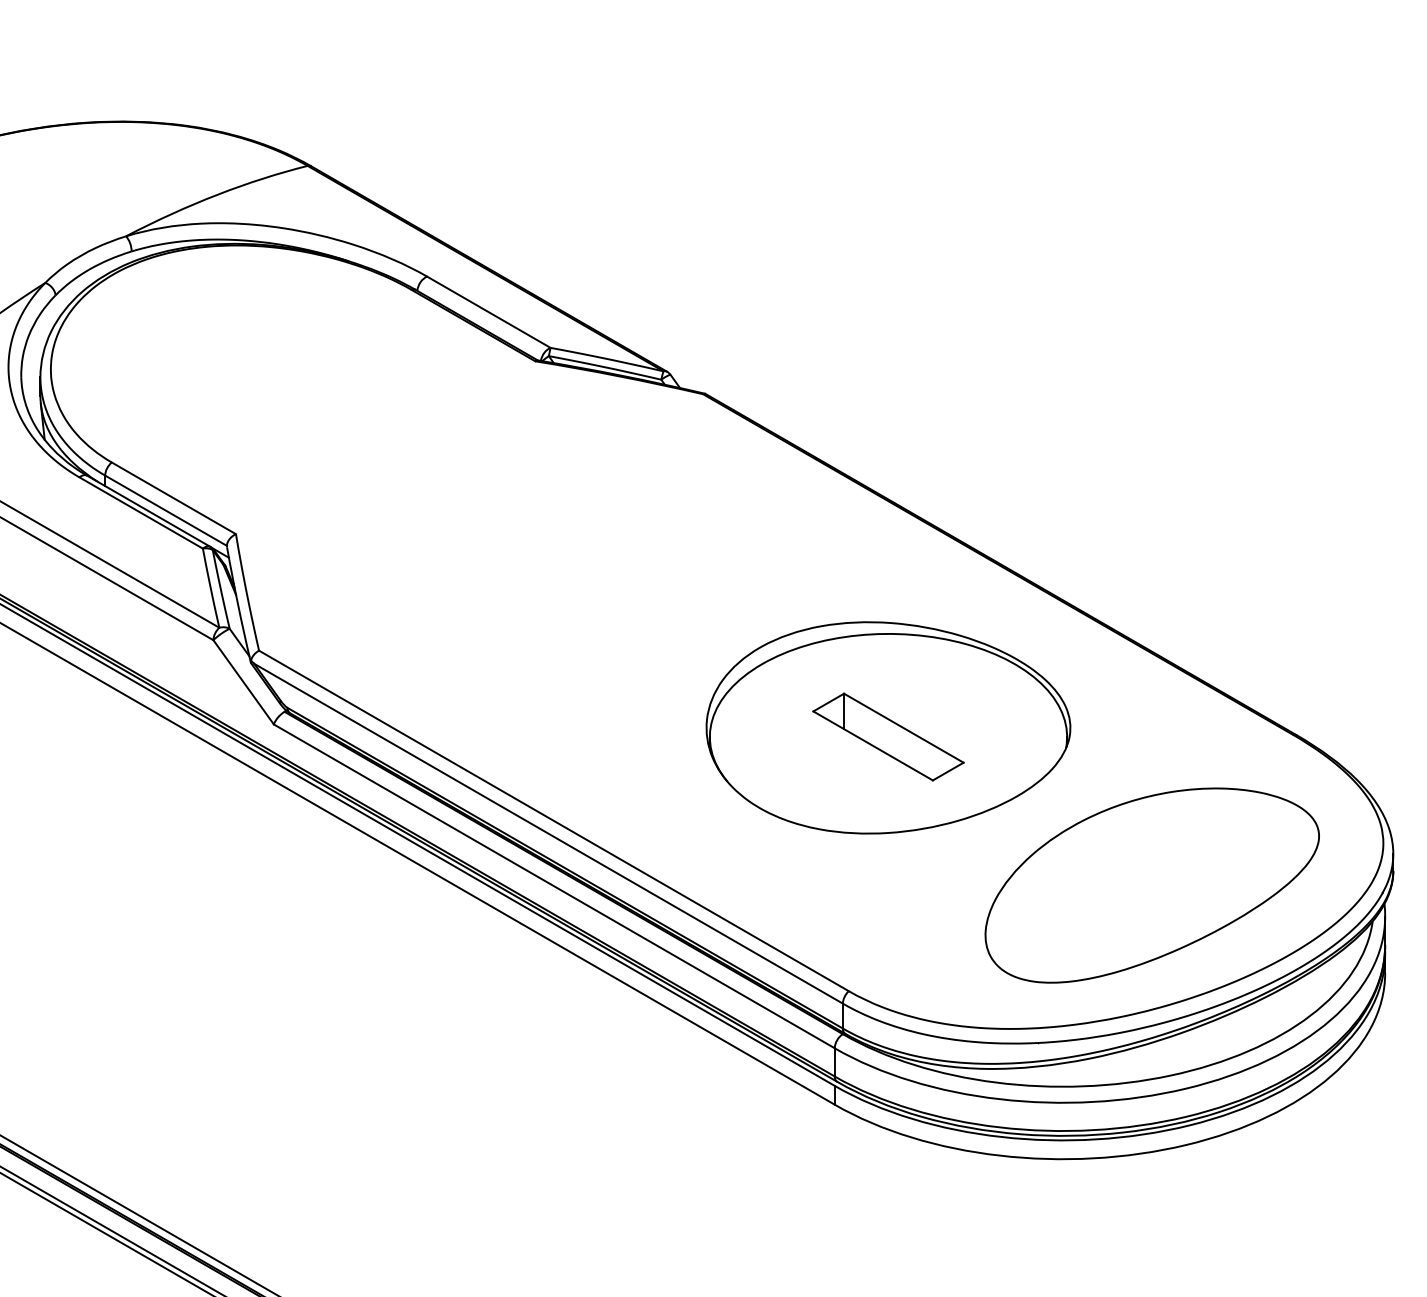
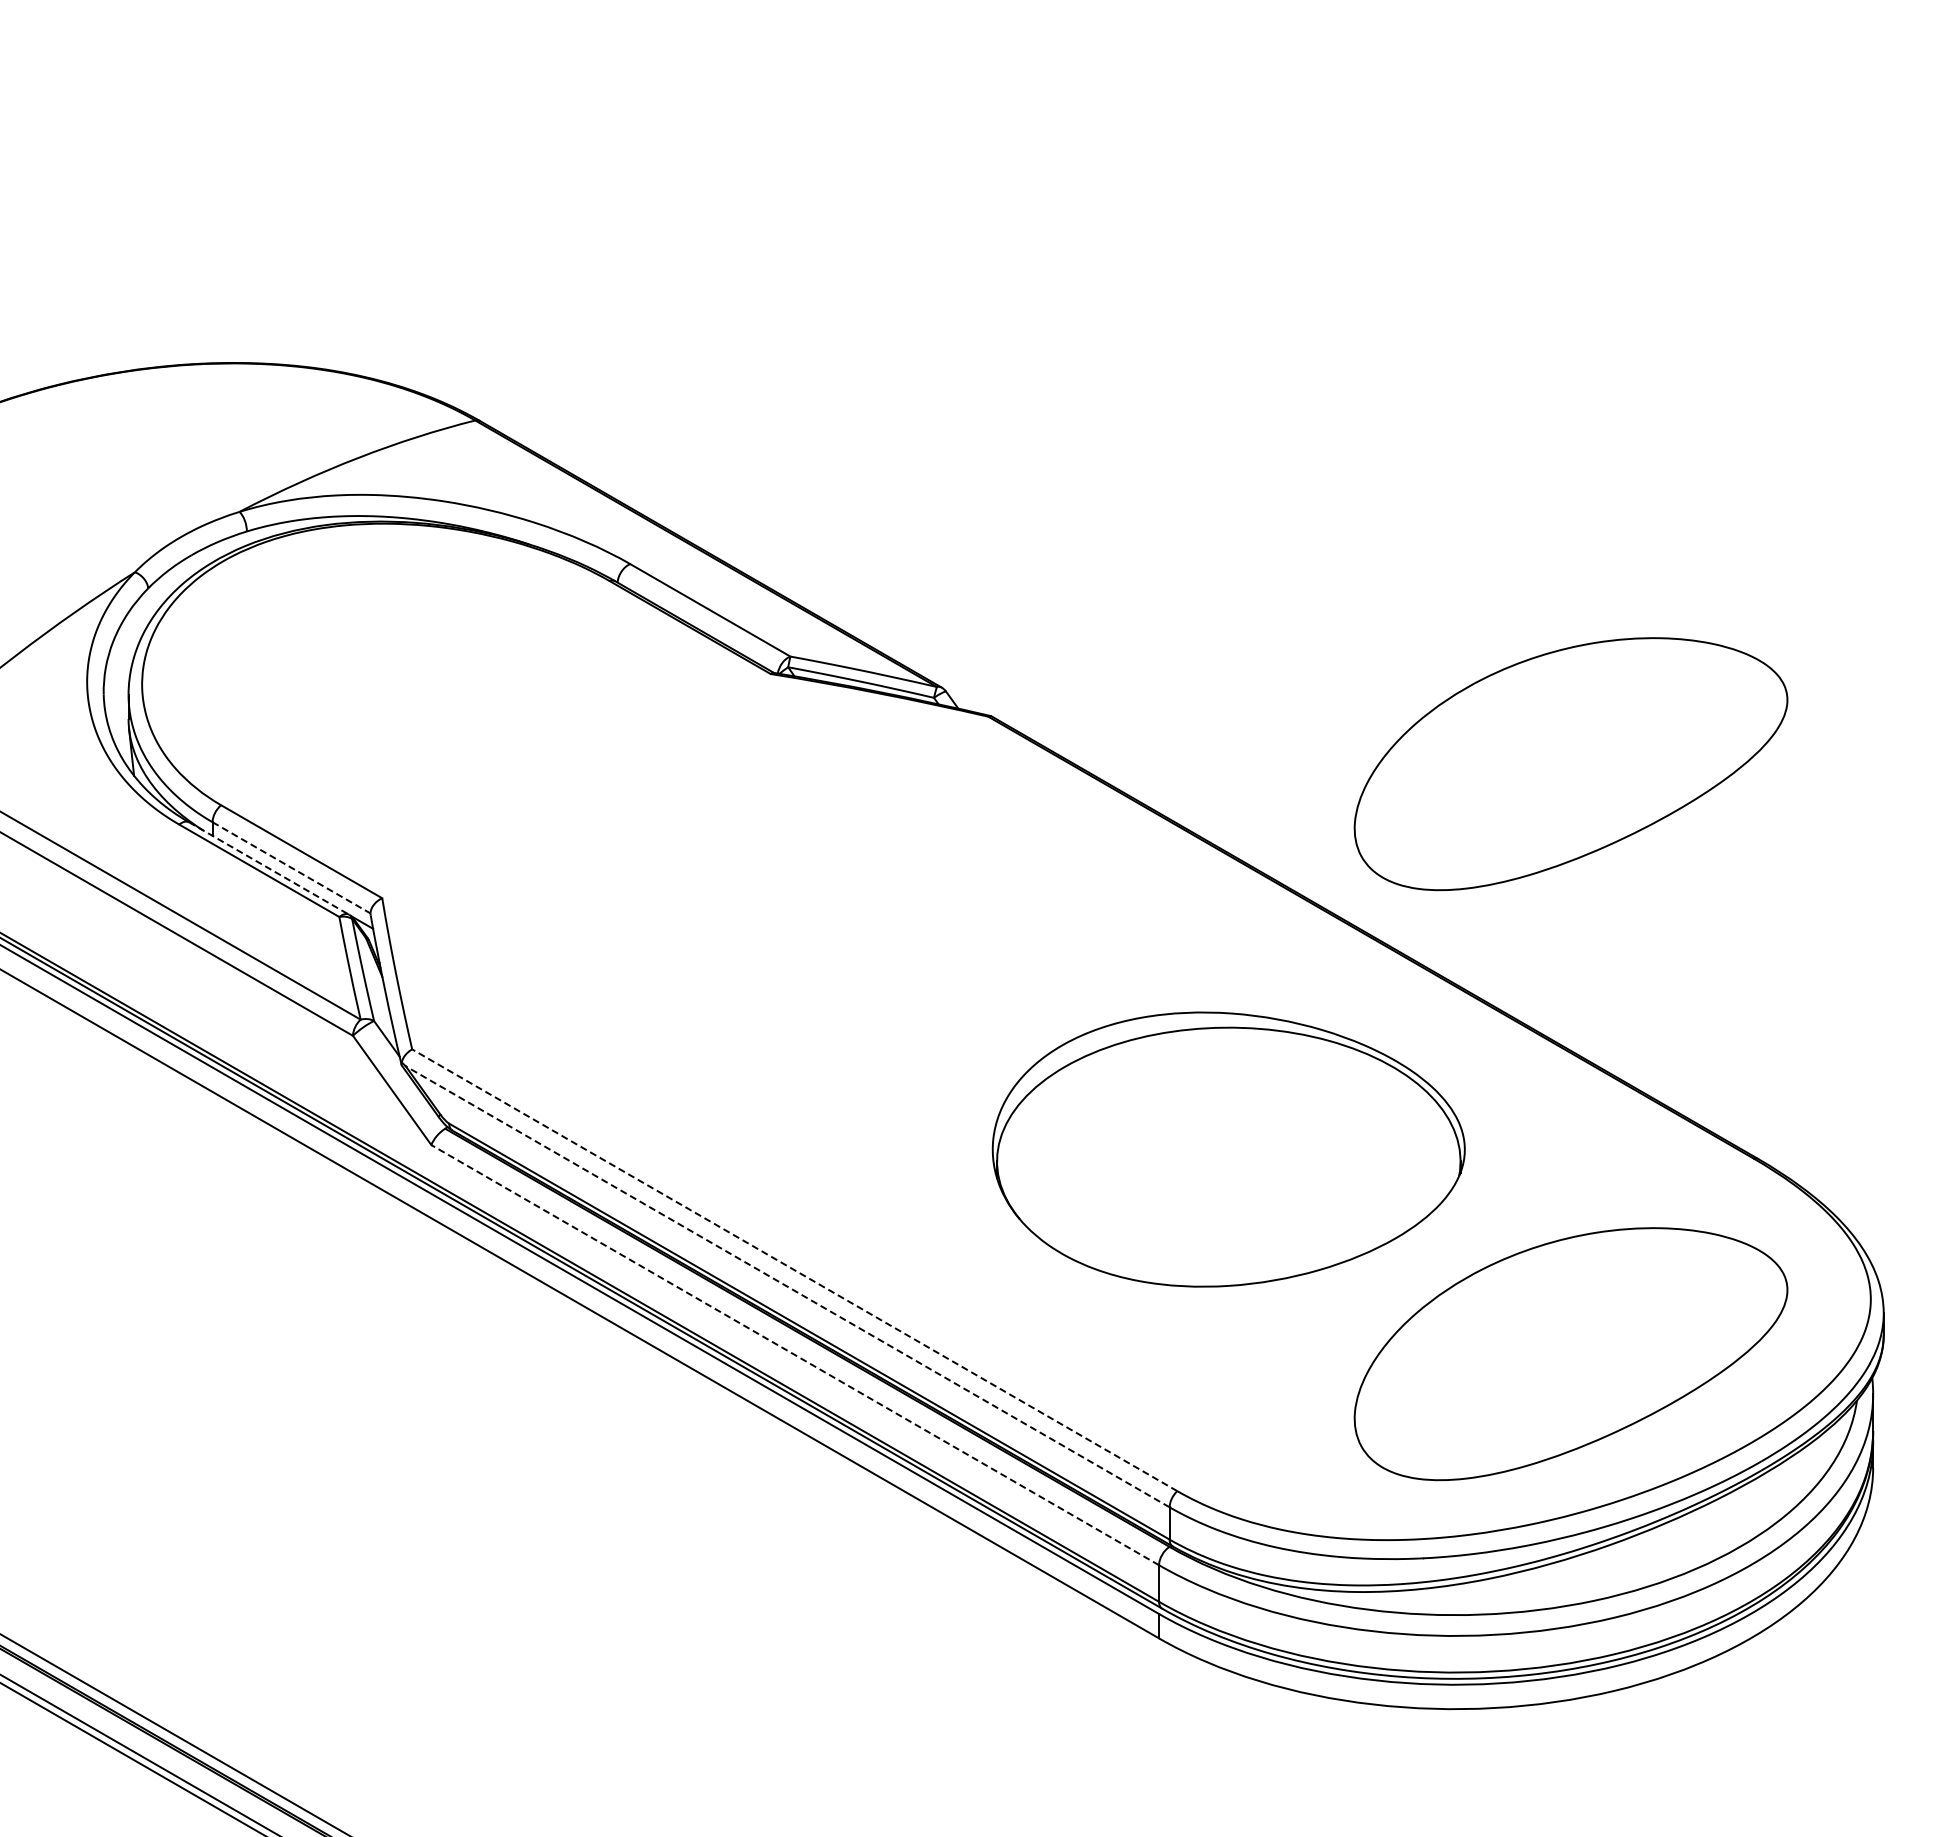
part: (1151, 431) -> (1570, 764), added
line: (149, 511) -> (269, 868), solid -> dashed
line: (166, 511) -> (291, 868), solid -> dashed
part: (888, 737) -> (1228, 1161), removed
line: (553, 821) -> (794, 1270), solid -> dashed
line: (548, 833) -> (787, 1286), solid -> dashed
line: (553, 885) -> (794, 1354), solid -> dashed

